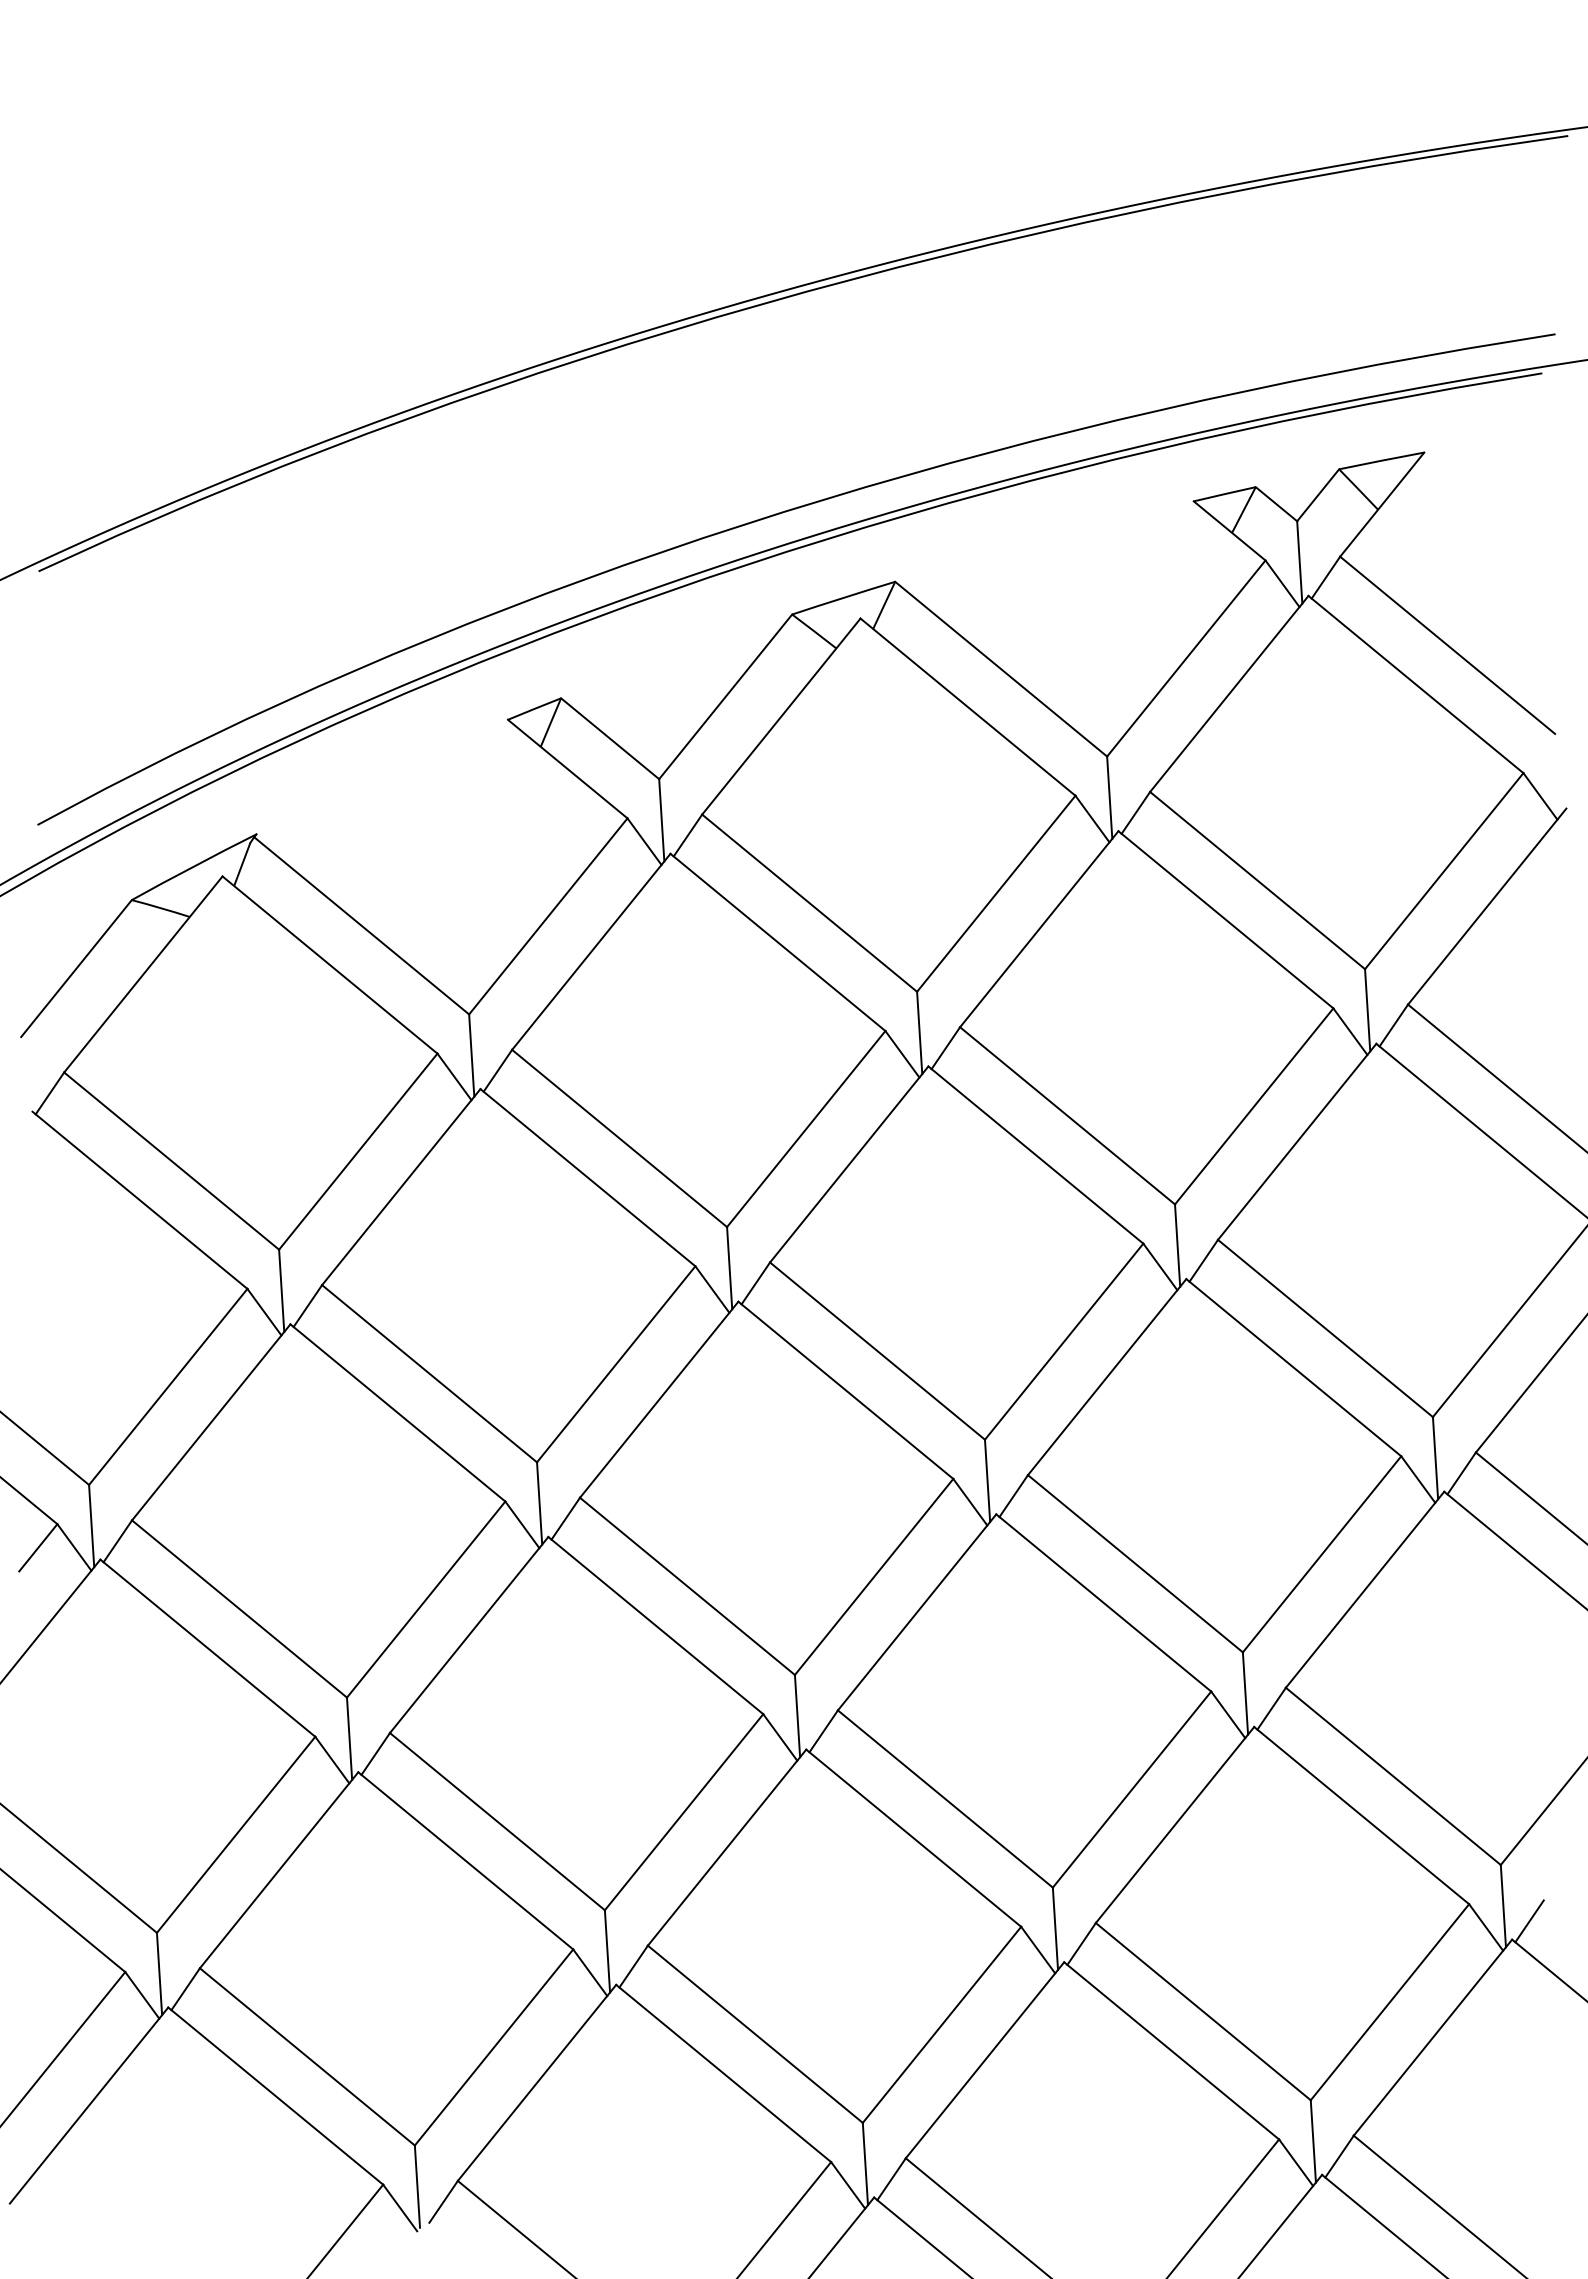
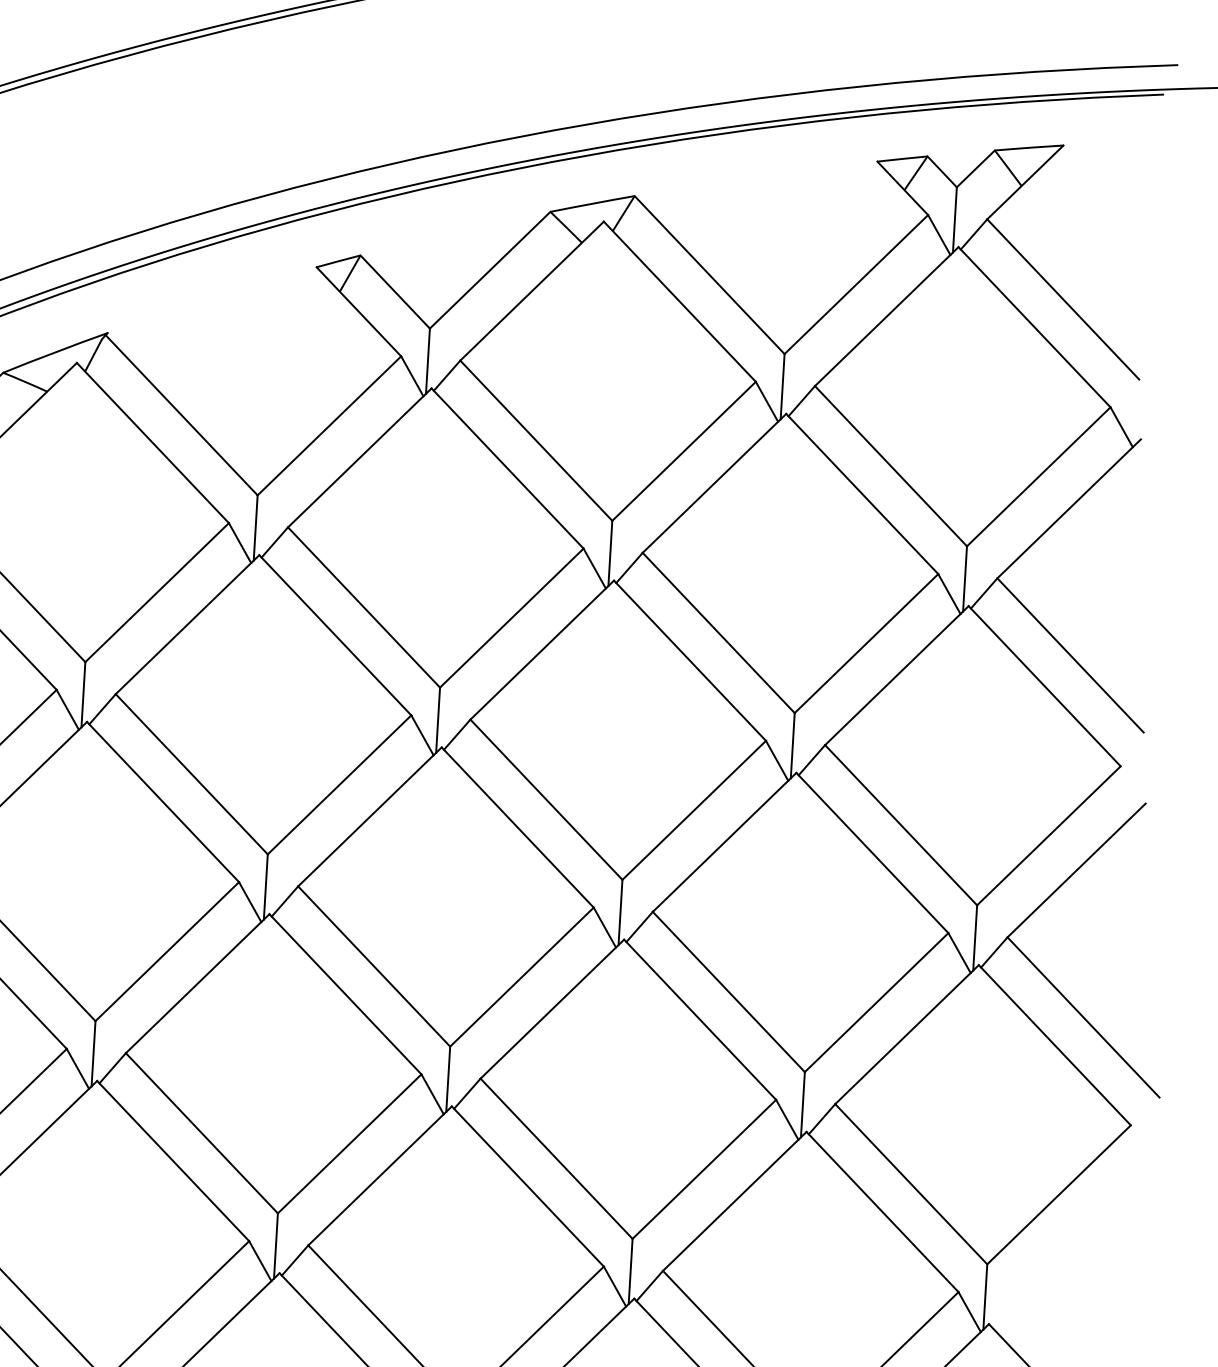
line: (1529, 1921) -> (1004, 1311), removed

